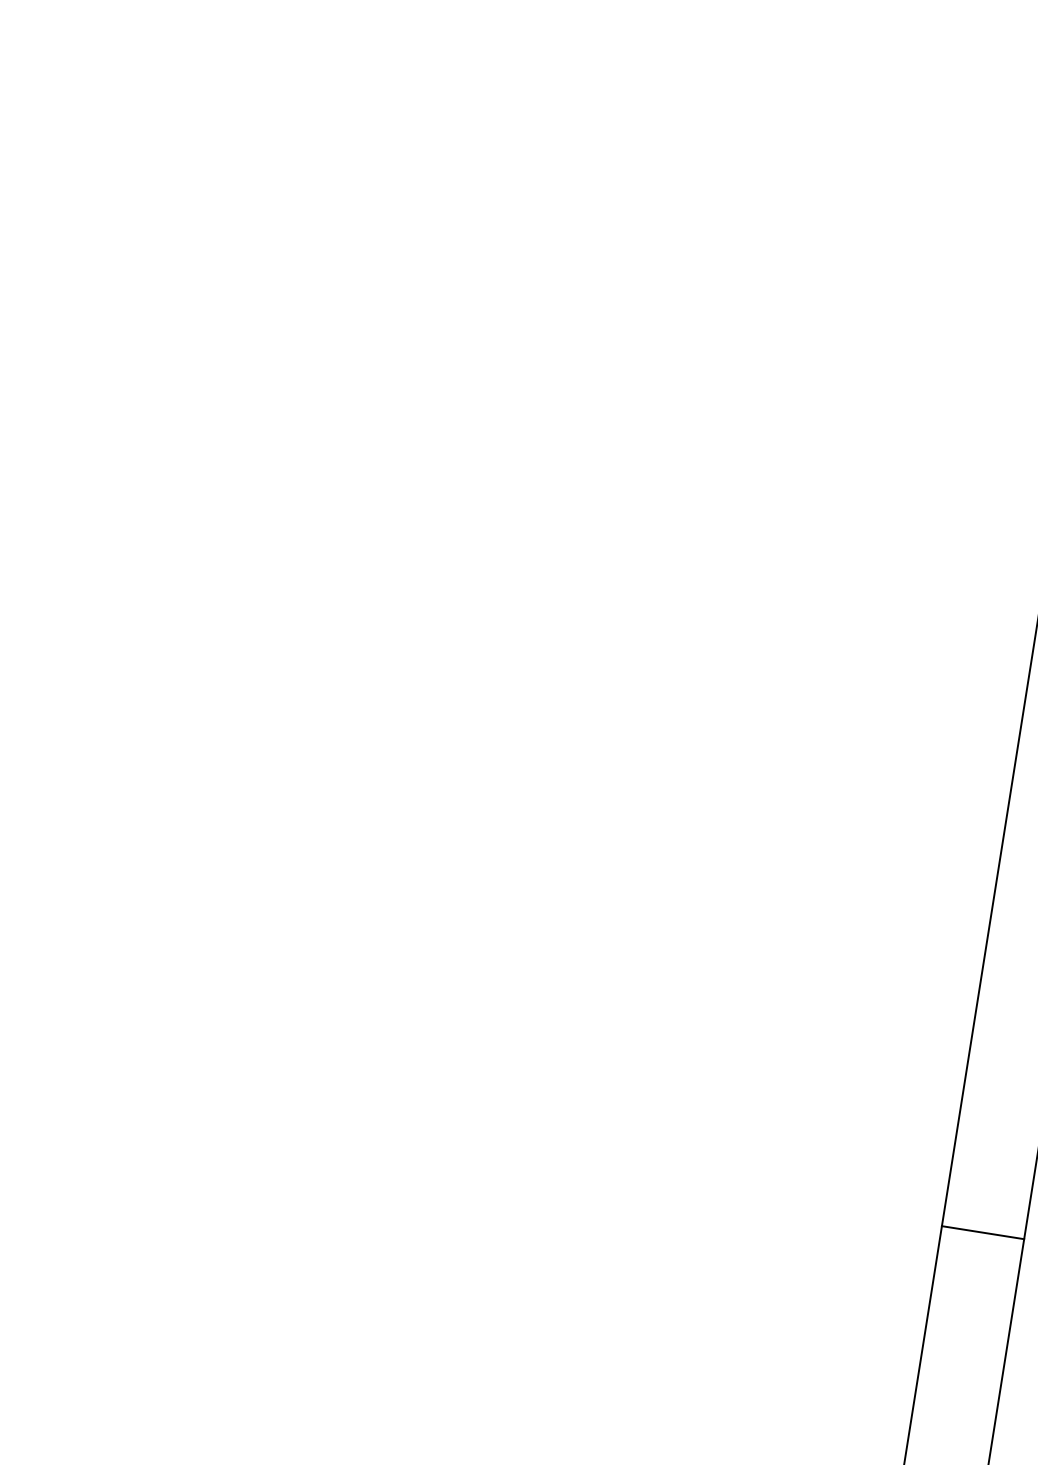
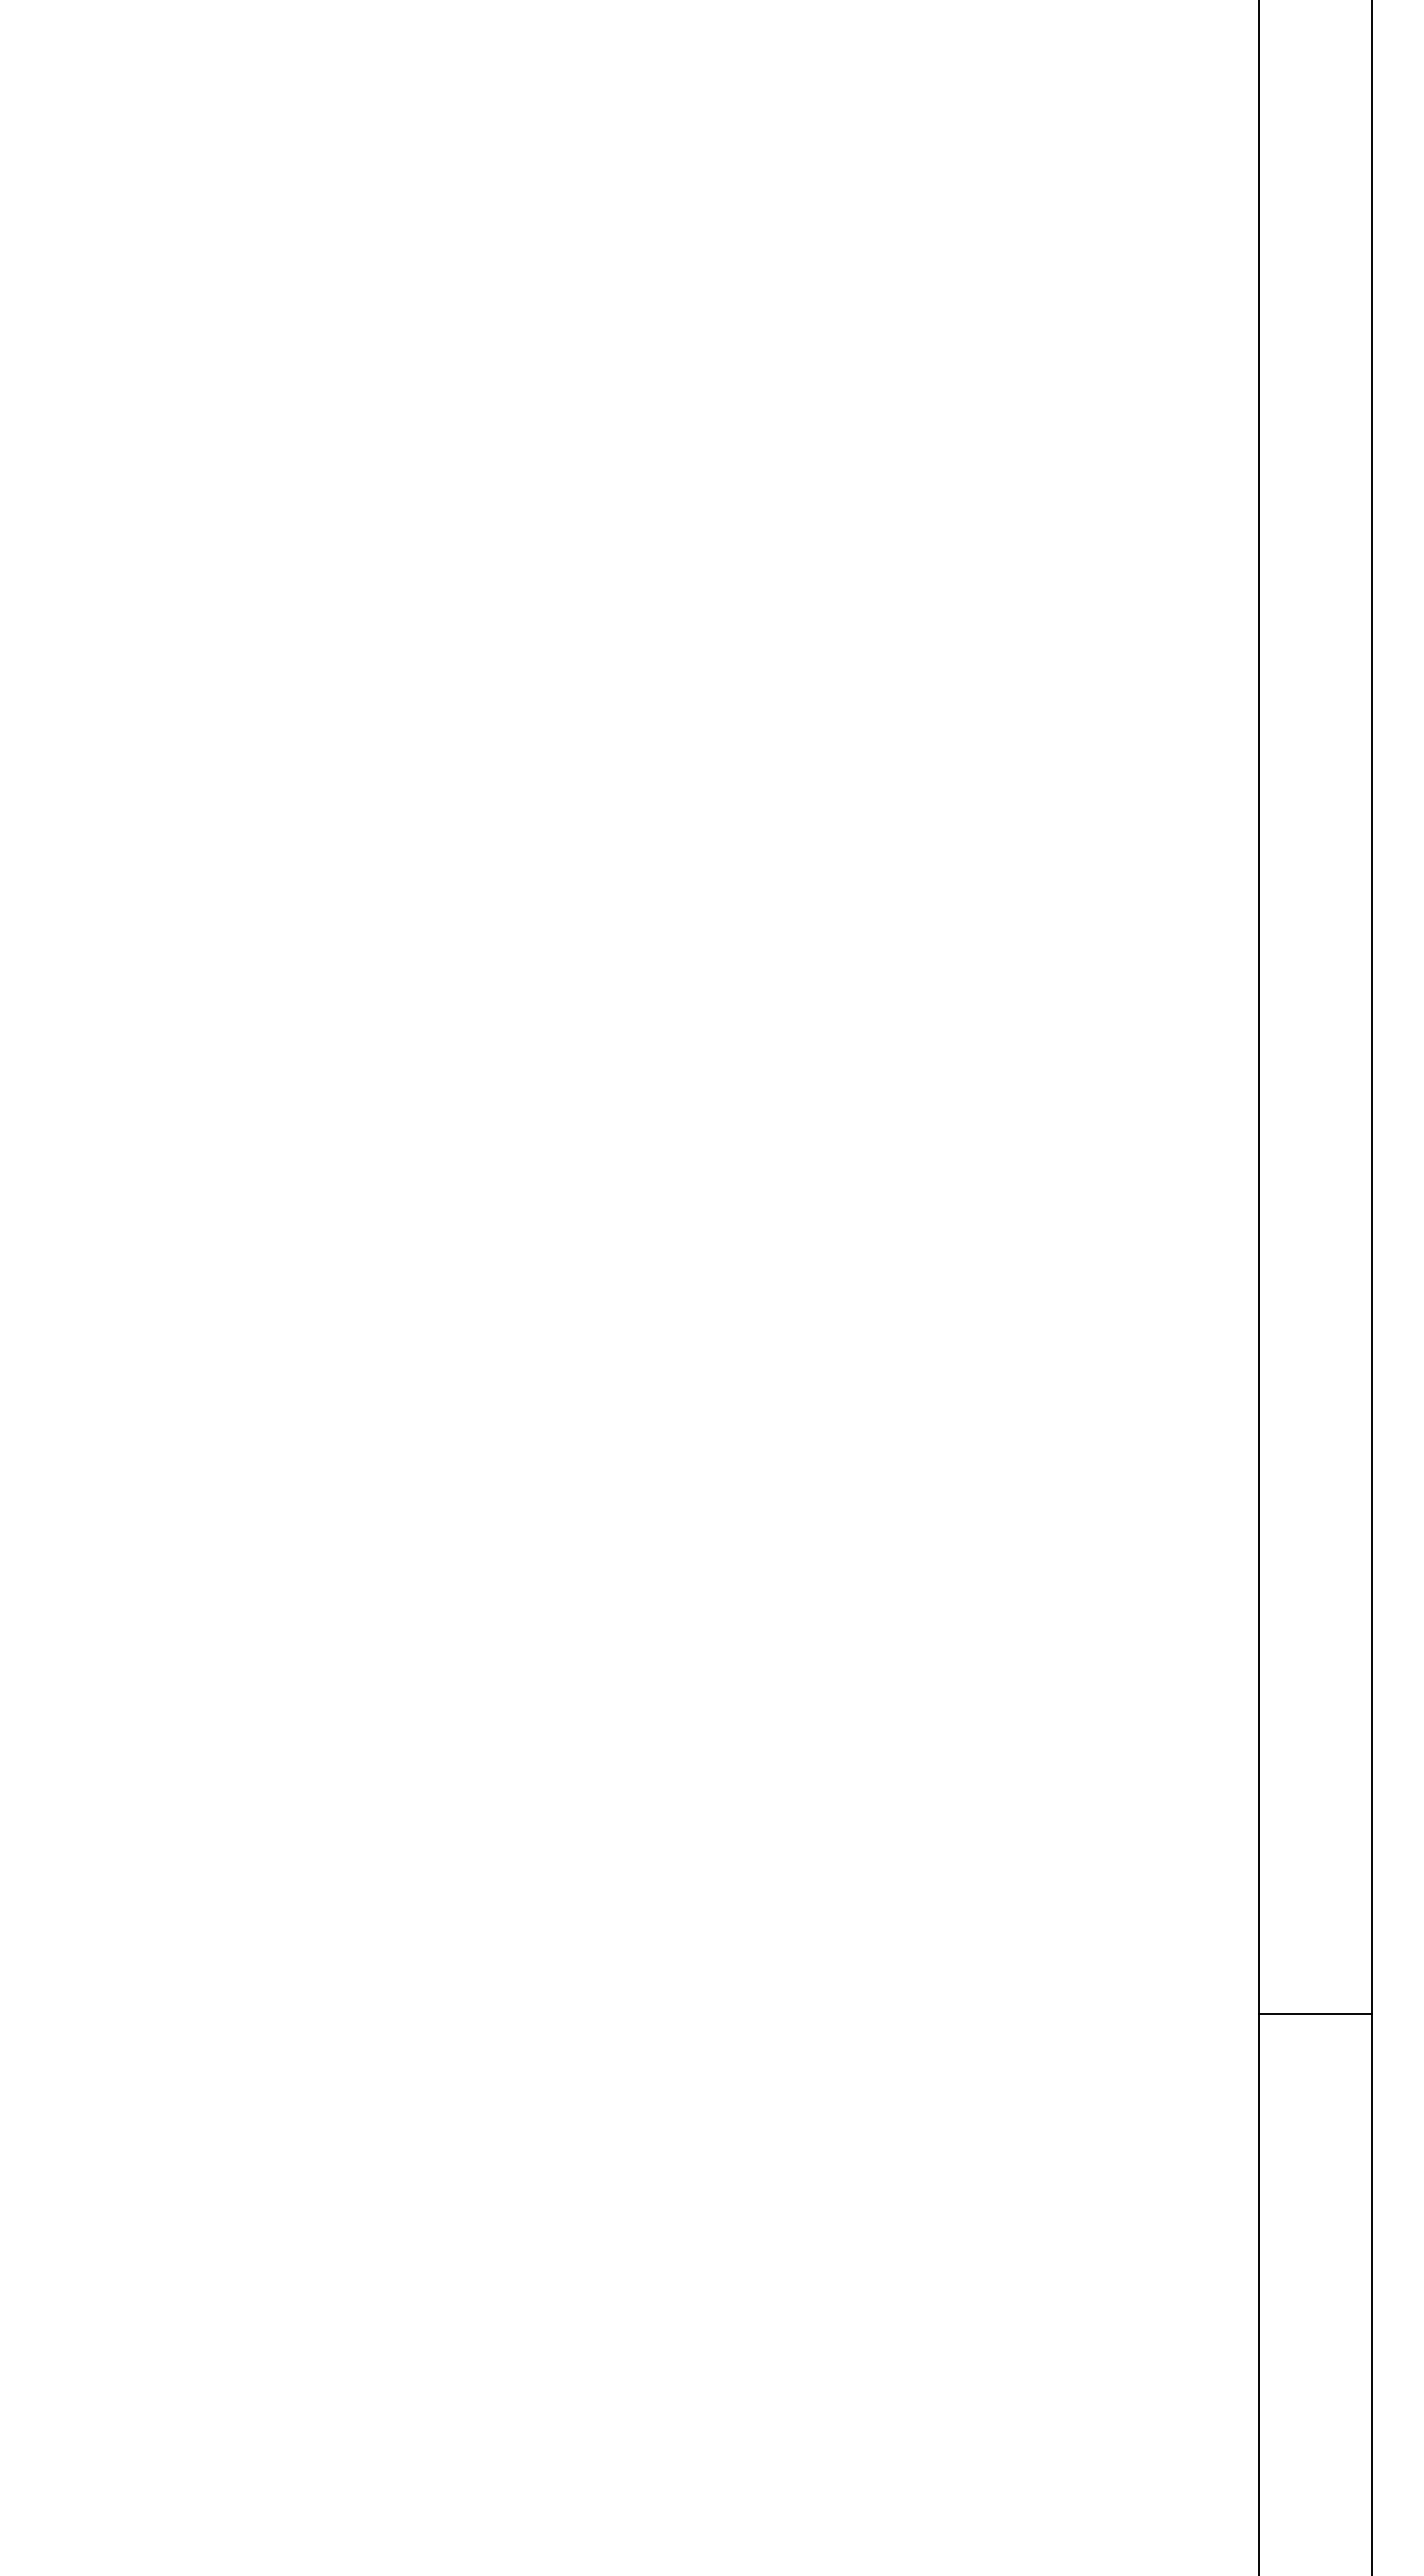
line: (982, 1232) -> (1315, 2014), moved

